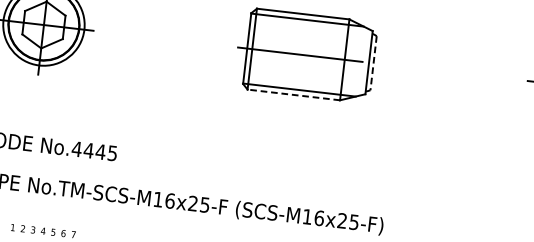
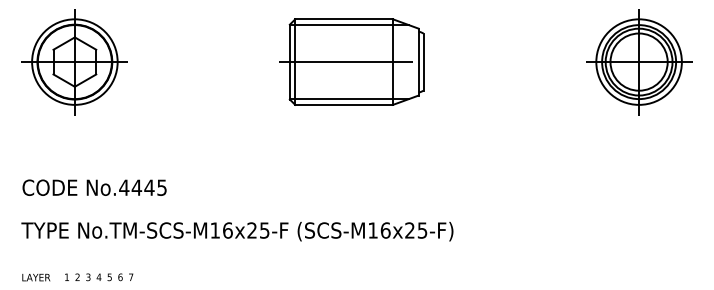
line: (373, 63) -> (423, 62), dashed -> solid
line: (294, 94) -> (344, 104), dashed -> solid

